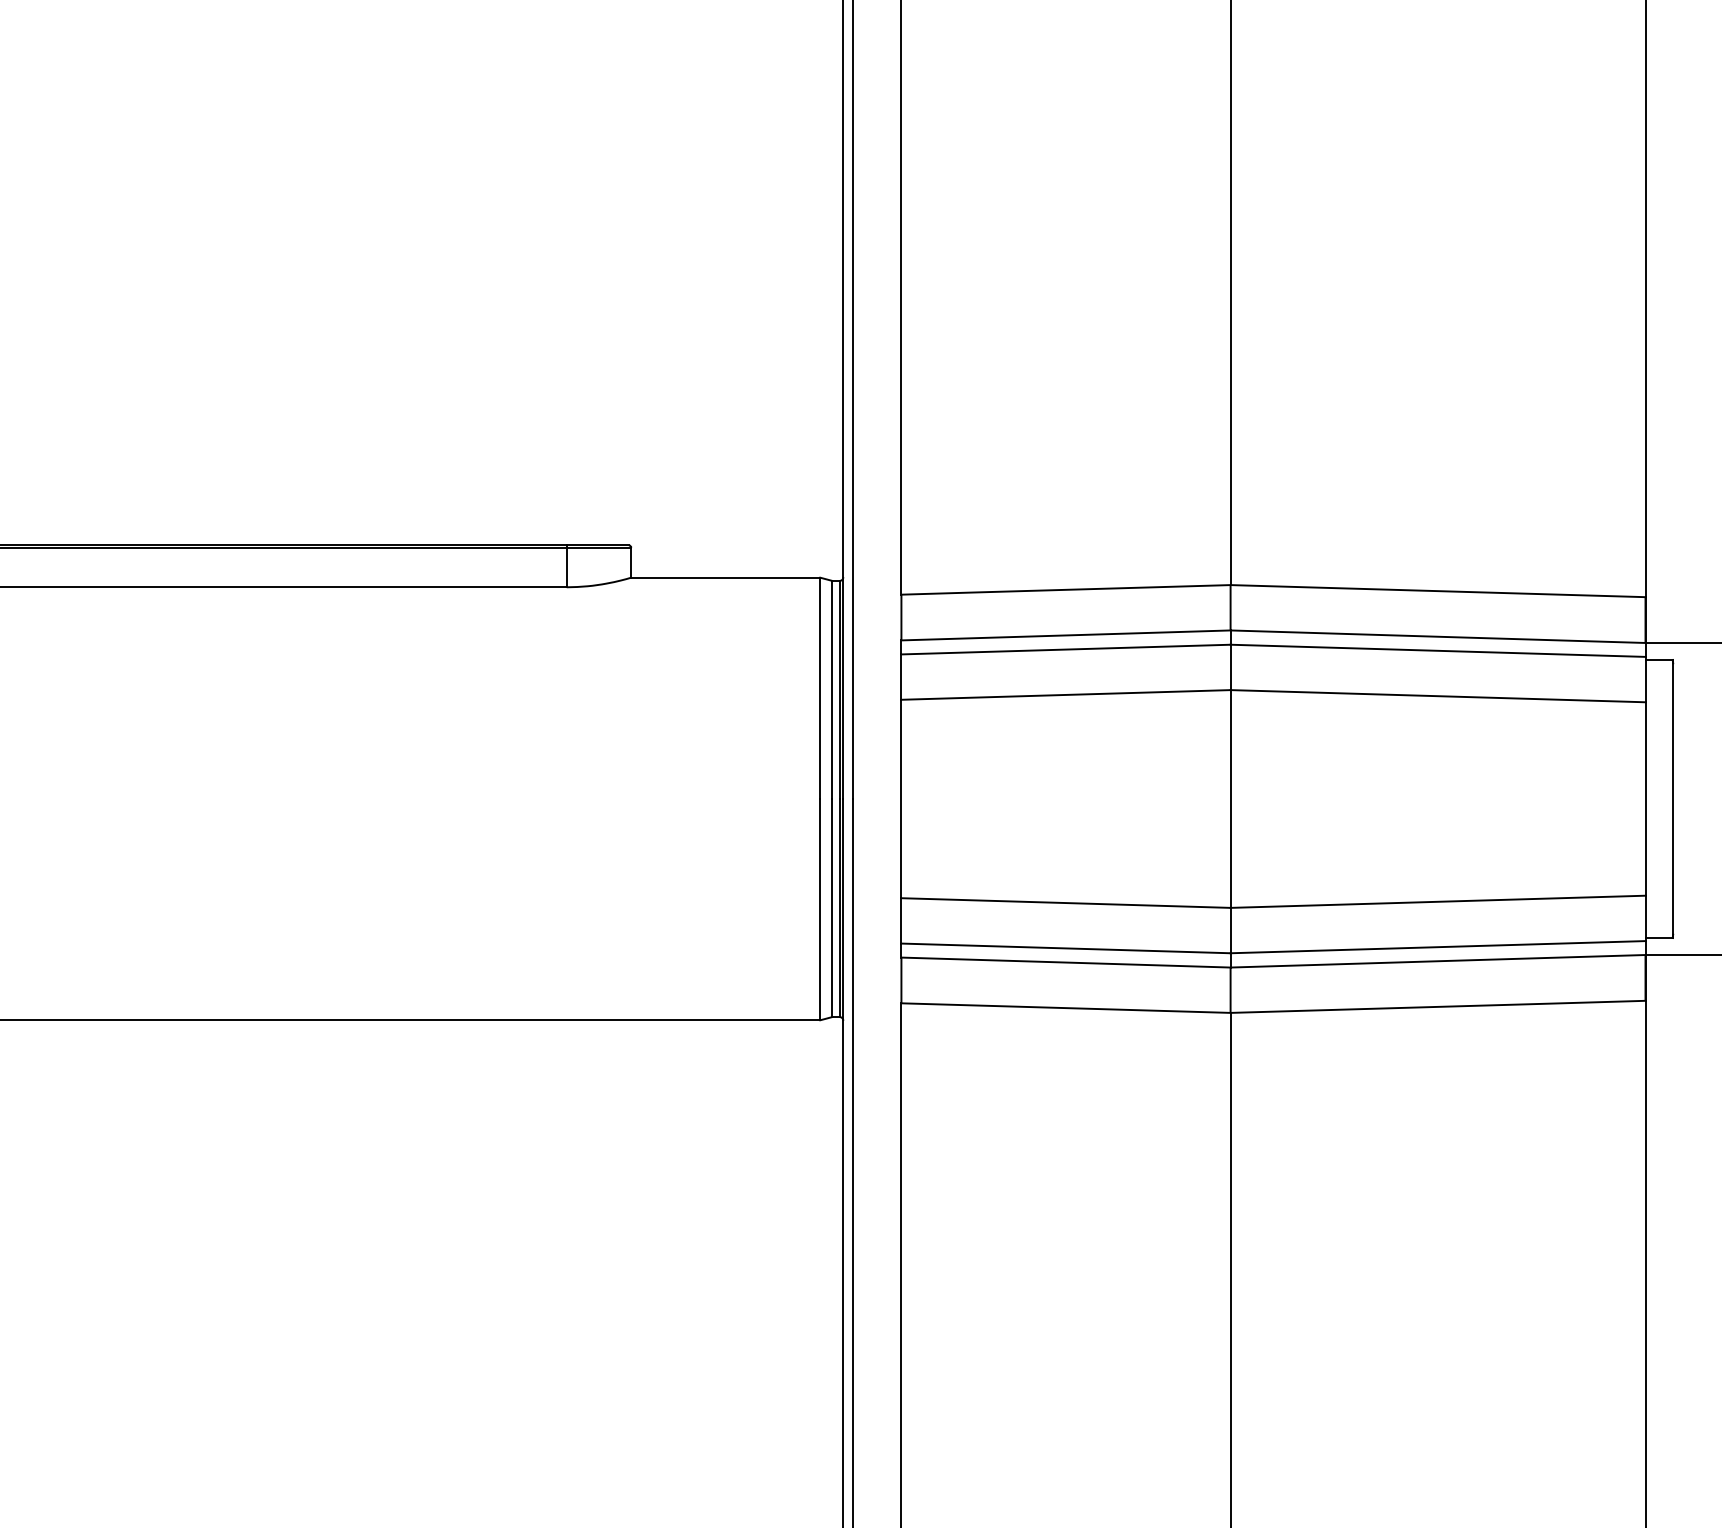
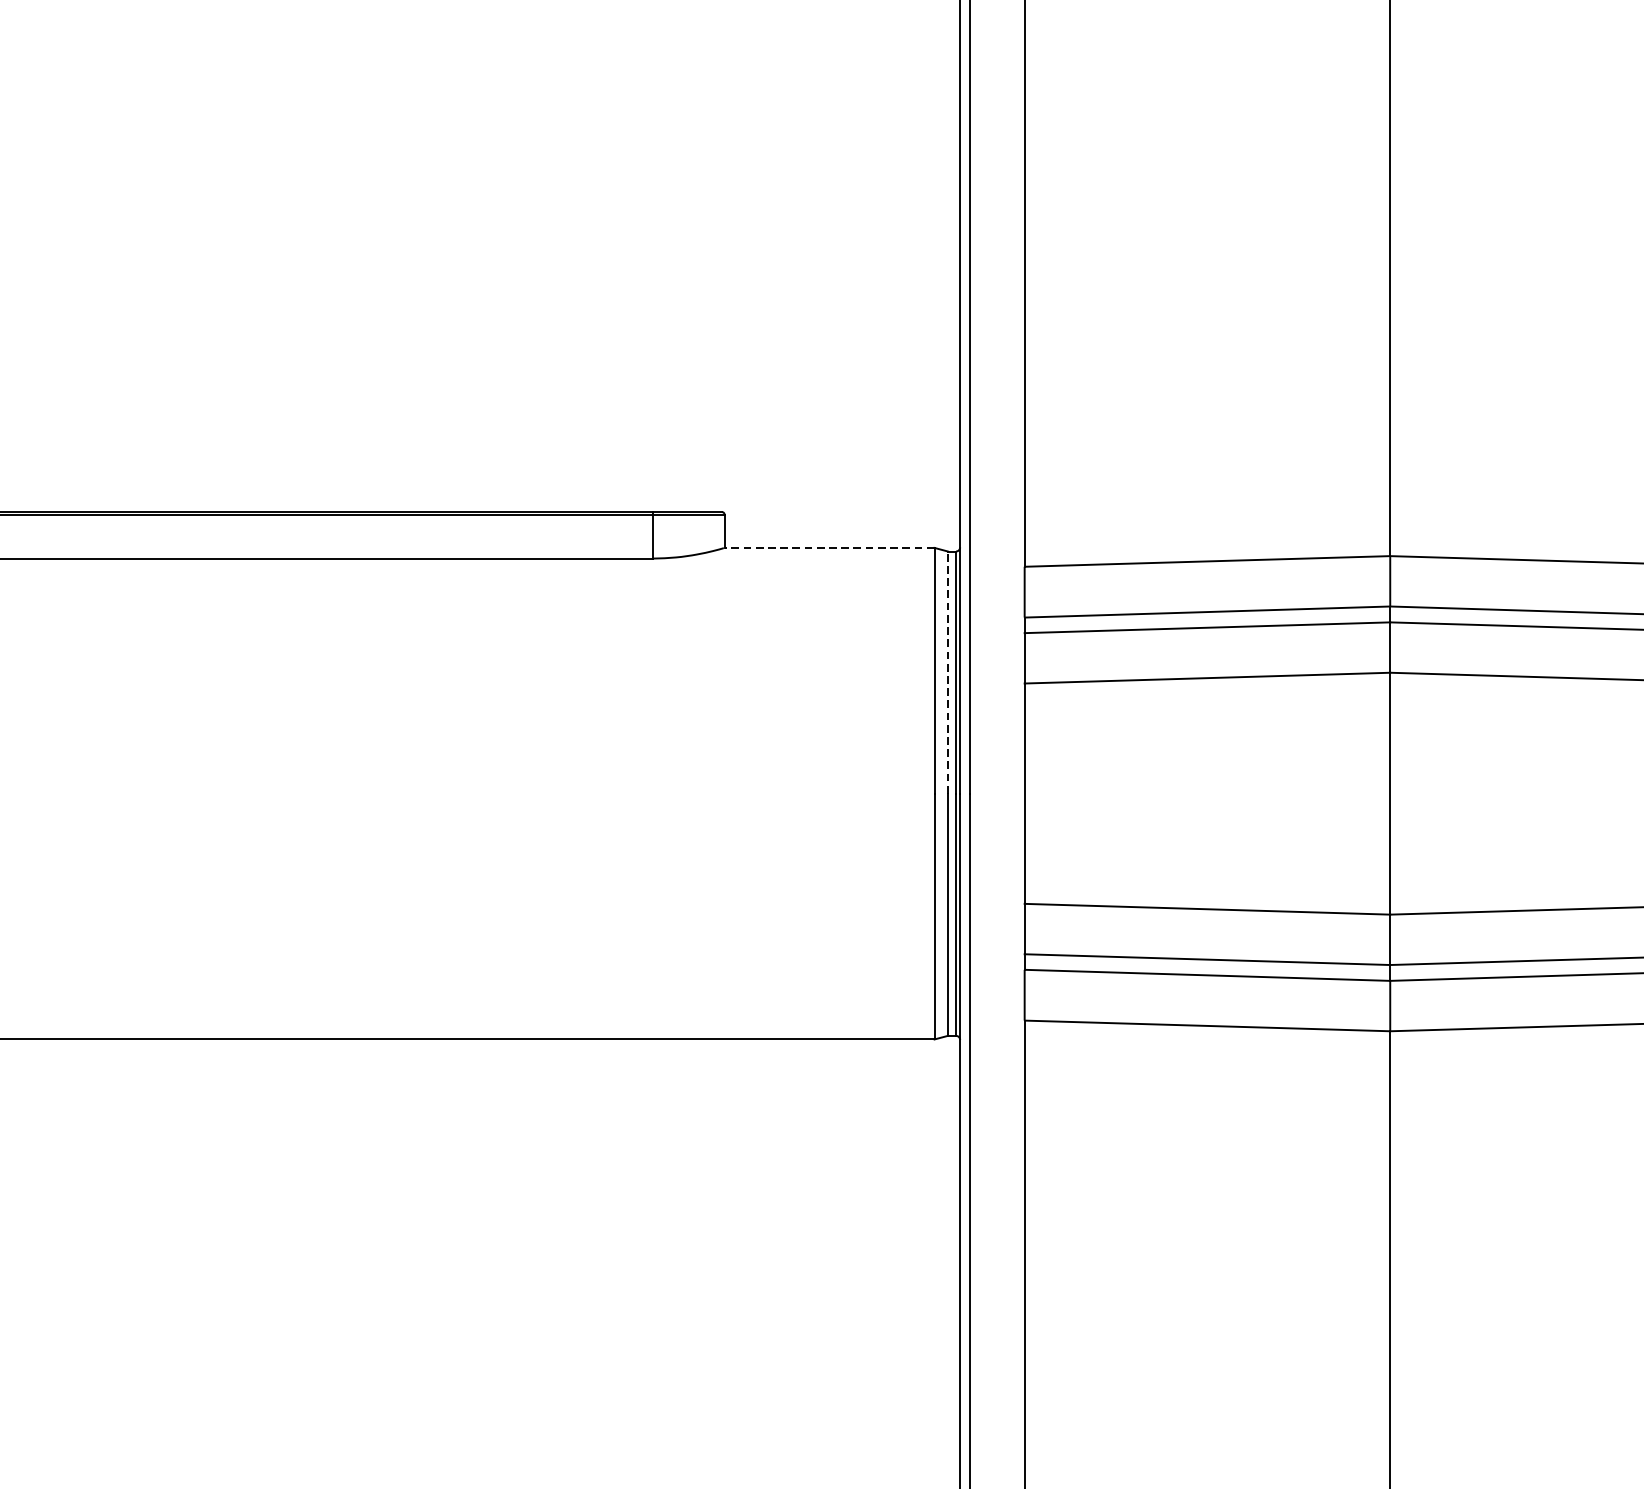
line: (725, 577) -> (829, 547), solid -> dashed
line: (832, 689) -> (948, 672), solid -> dashed

